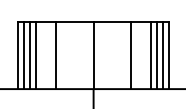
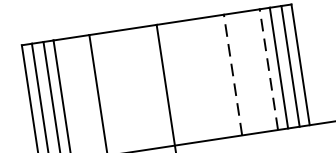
line: (131, 55) -> (233, 75), solid -> dashed
line: (151, 55) -> (269, 69), solid -> dashed

